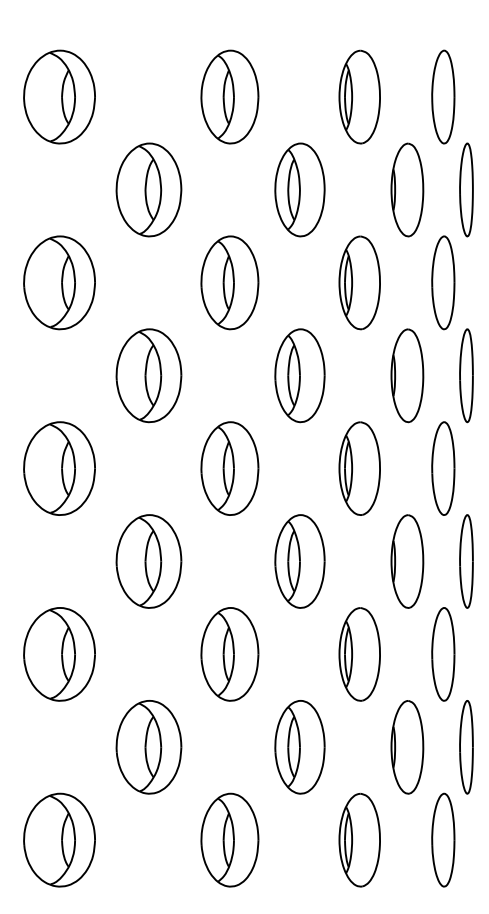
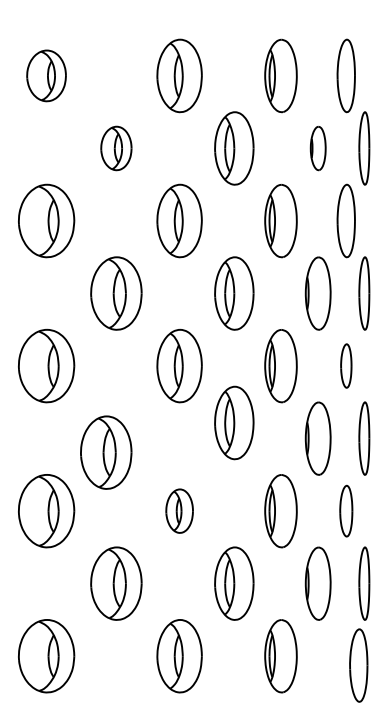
part: (59, 96) -> (46, 75), size x0.7
part: (148, 189) -> (116, 148), size x0.6
part: (407, 189) -> (318, 148), size x0.6
part: (443, 468) -> (346, 365), size x0.6
part: (148, 561) -> (105, 452), moved
part: (299, 561) -> (233, 422), moved
part: (229, 654) -> (179, 511), size x0.6
part: (443, 654) -> (346, 511), size x0.7
part: (443, 839) -> (358, 665), moved

